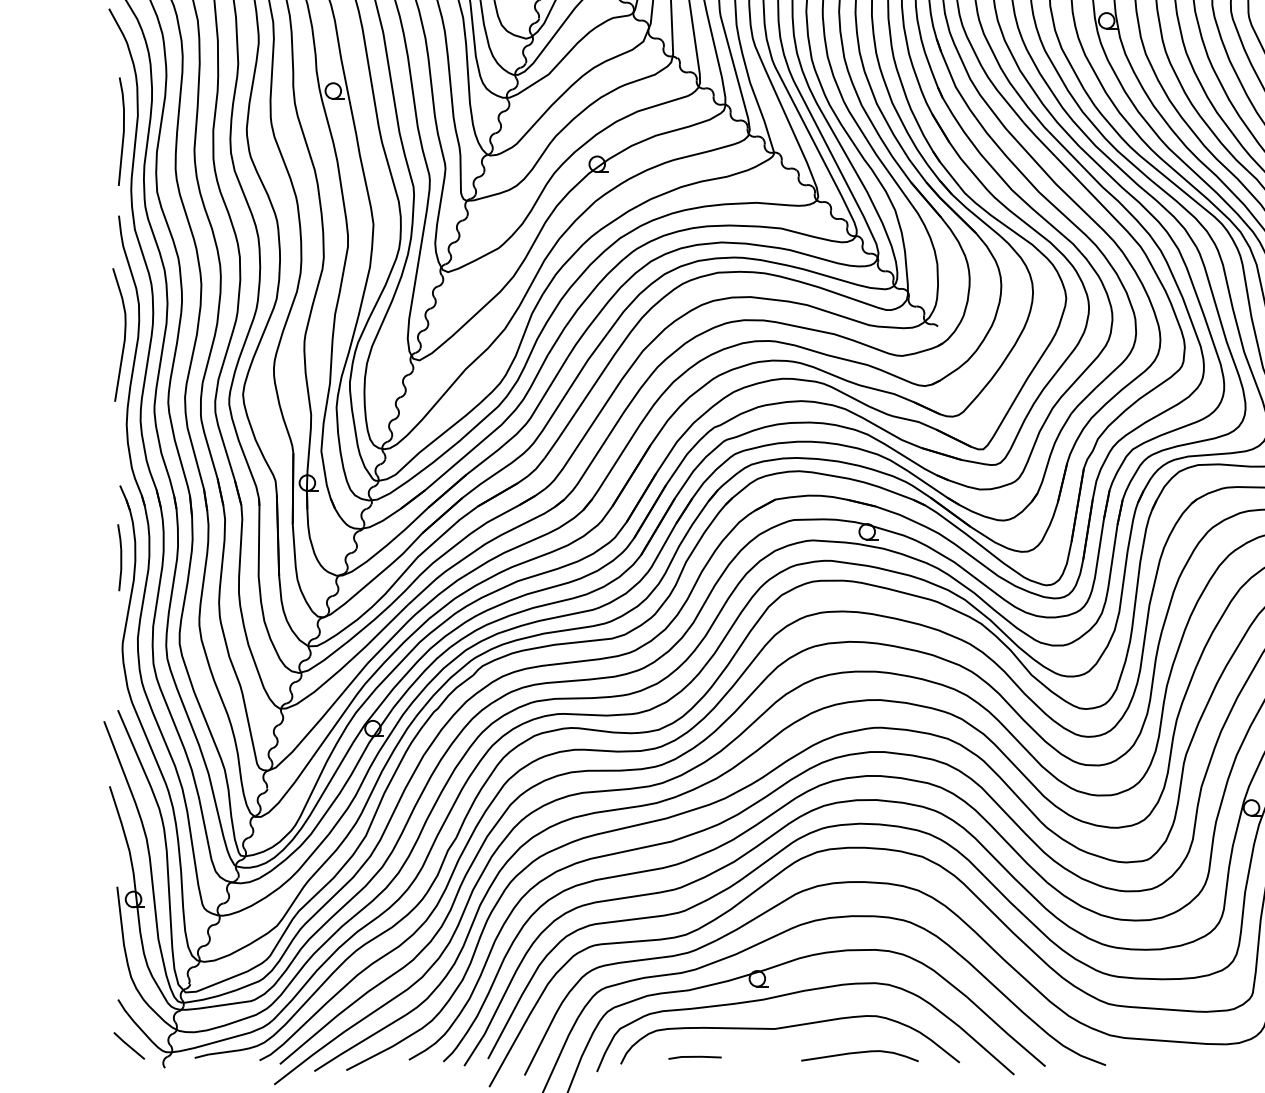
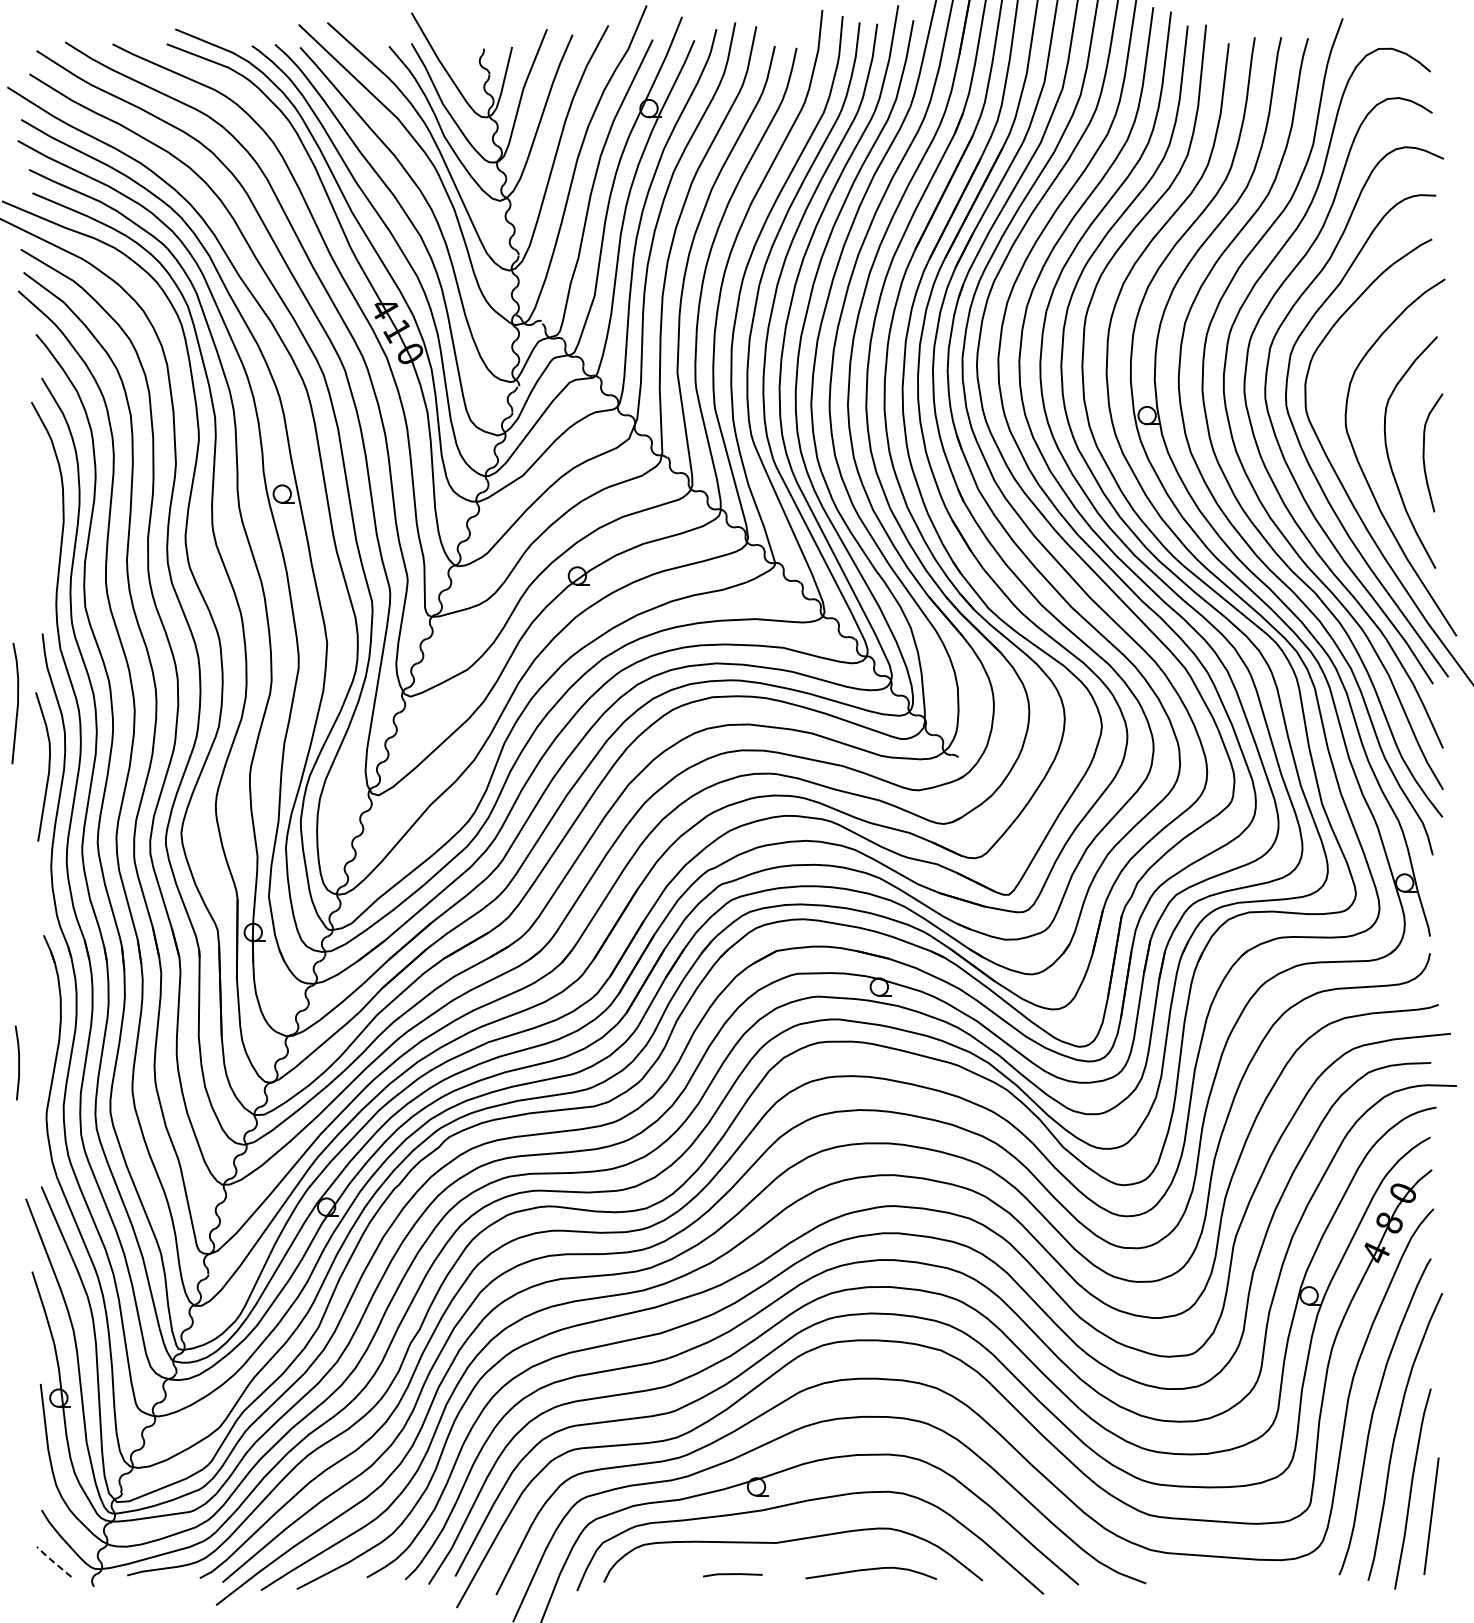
line: (123, 131) -> (17, 703), moved
line: (120, 557) -> (18, 1062), moved
line: (128, 1045) -> (53, 1561), solid -> dashed
line: (694, 1057) -> (732, 1574), moved

